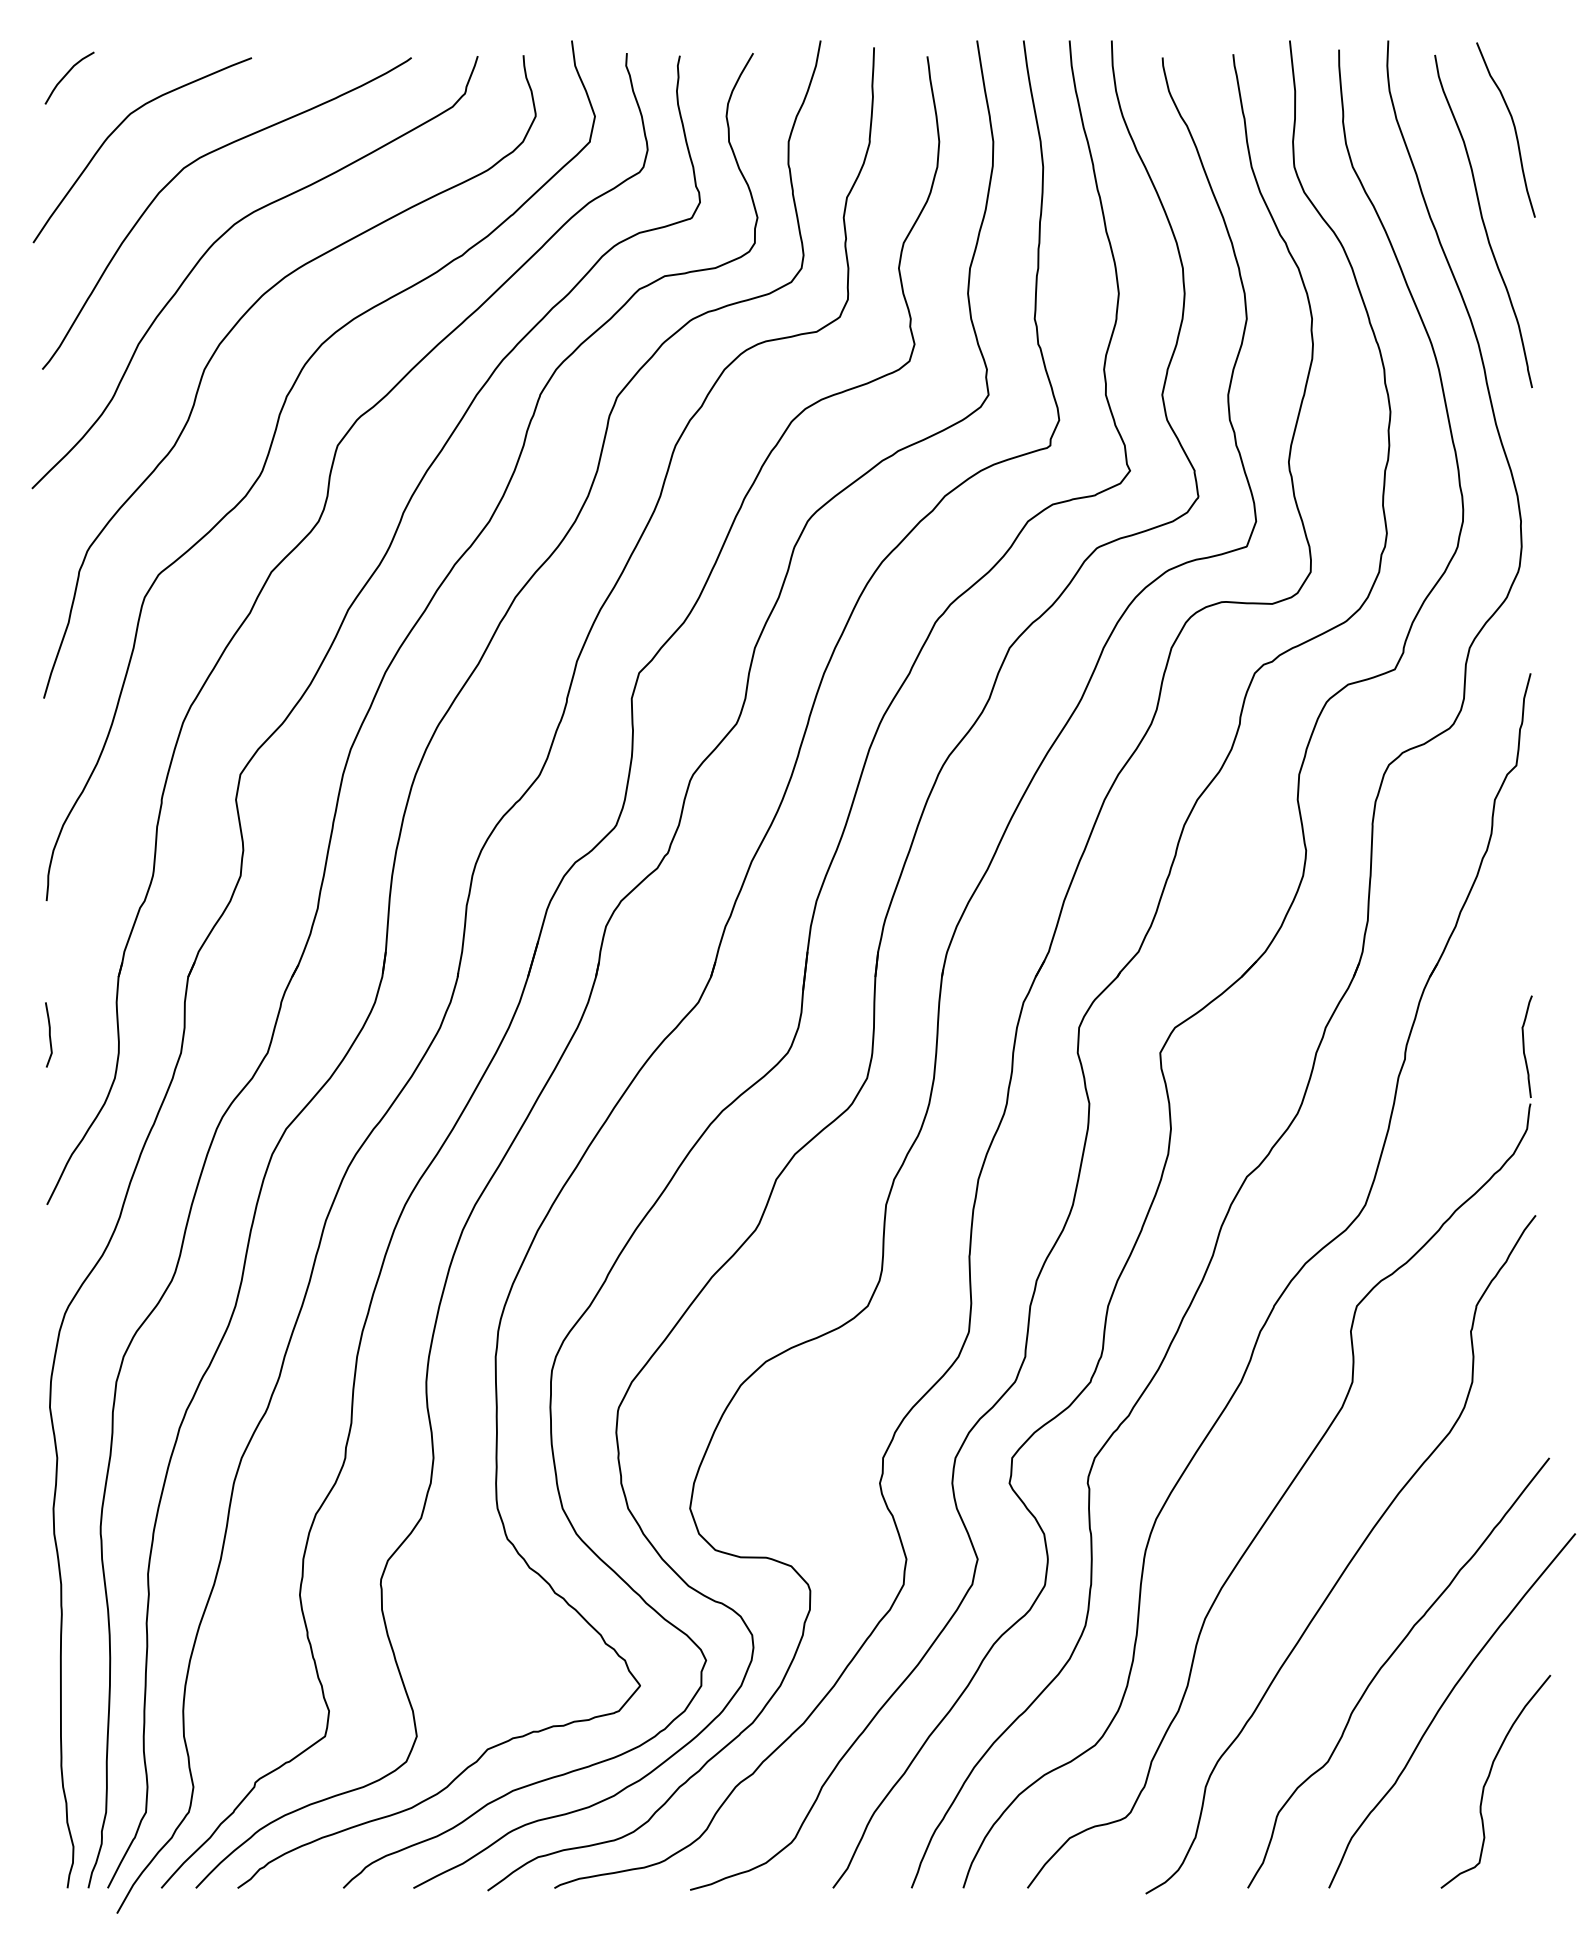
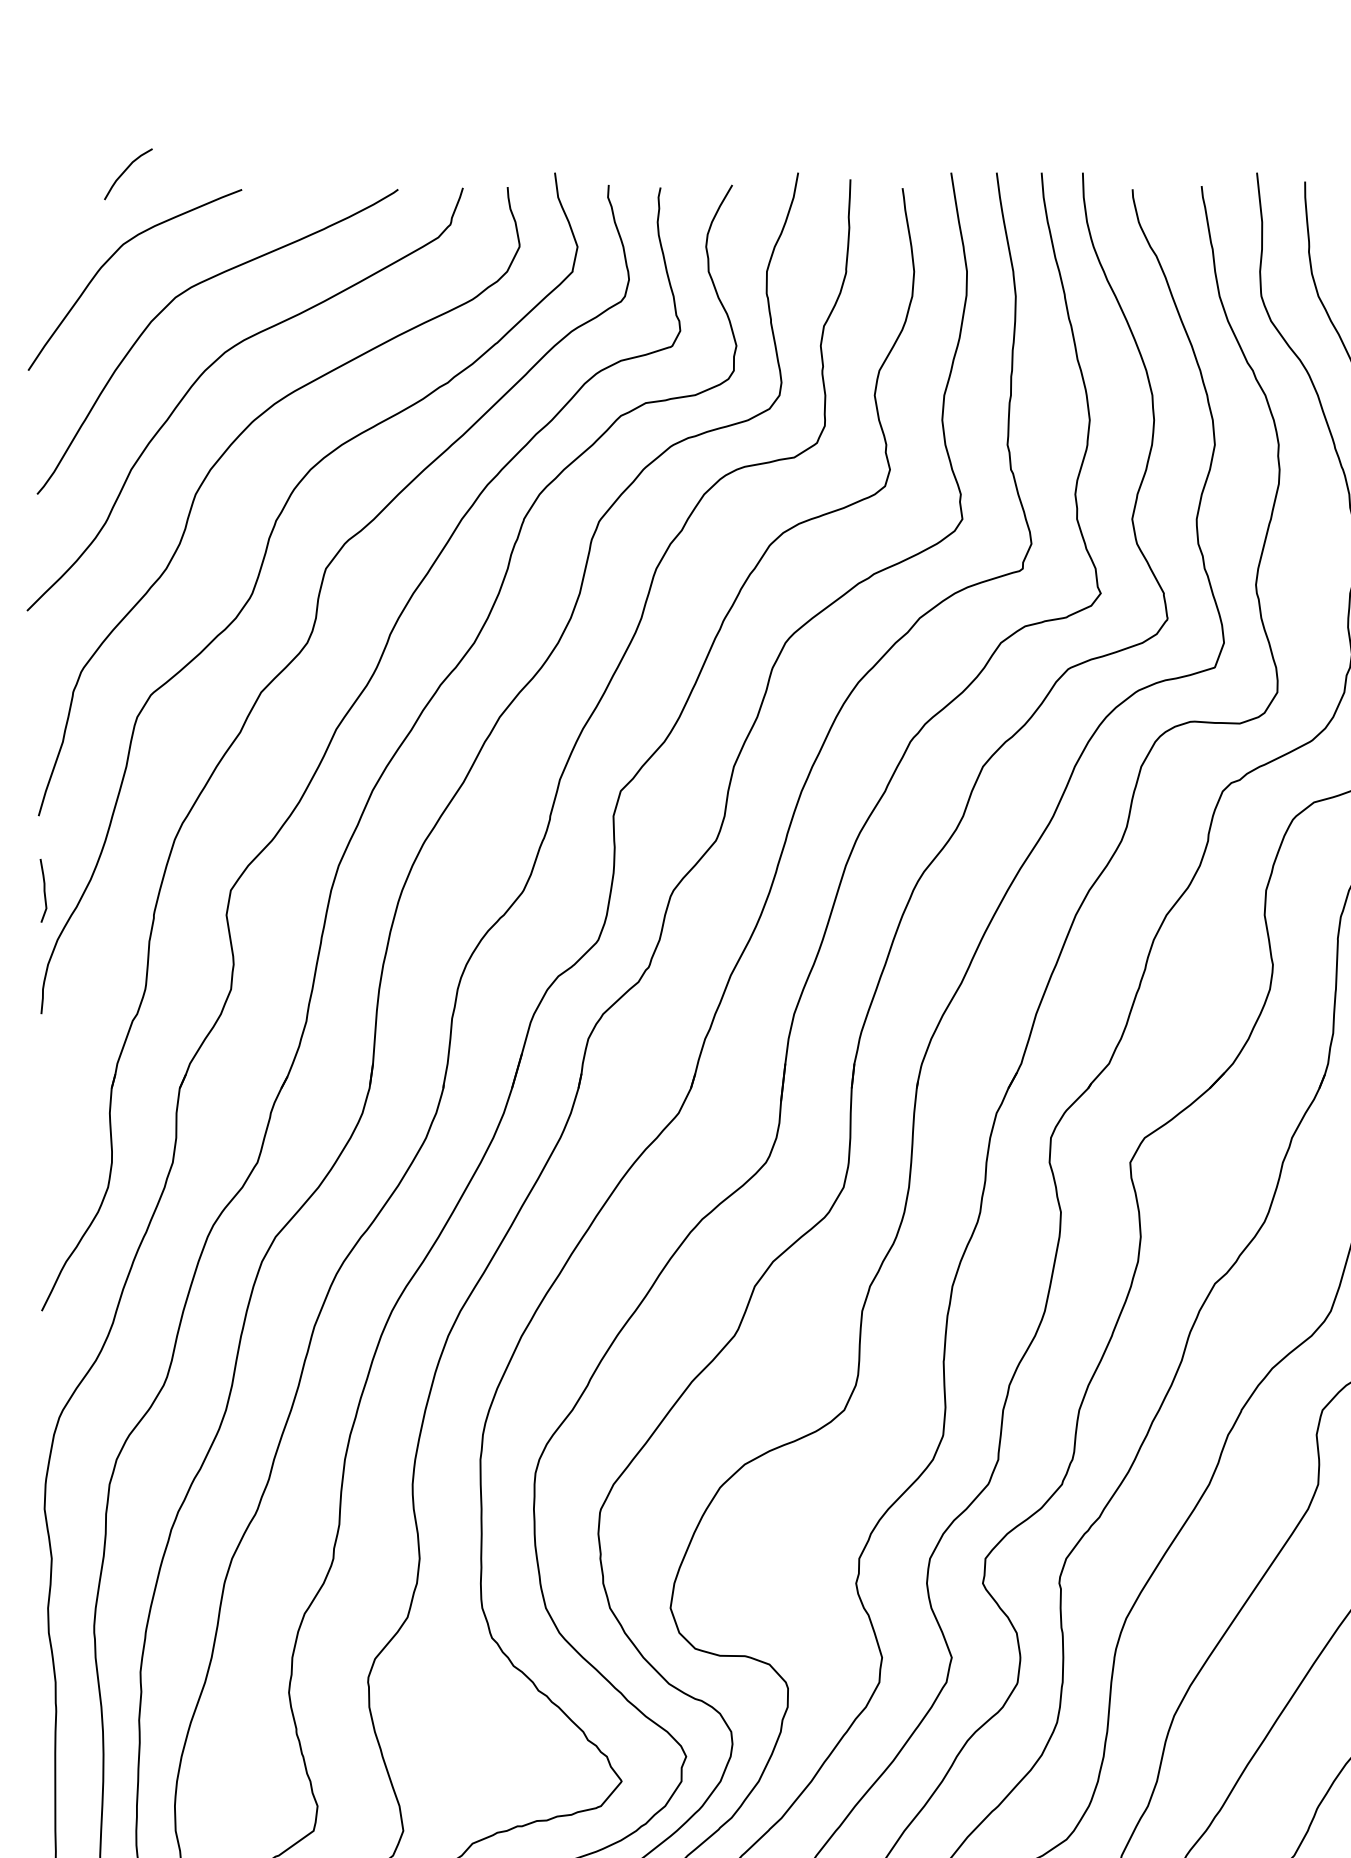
curve: (67, 74) -> (126, 170), moved
curve: (49, 1034) -> (44, 890), moved

